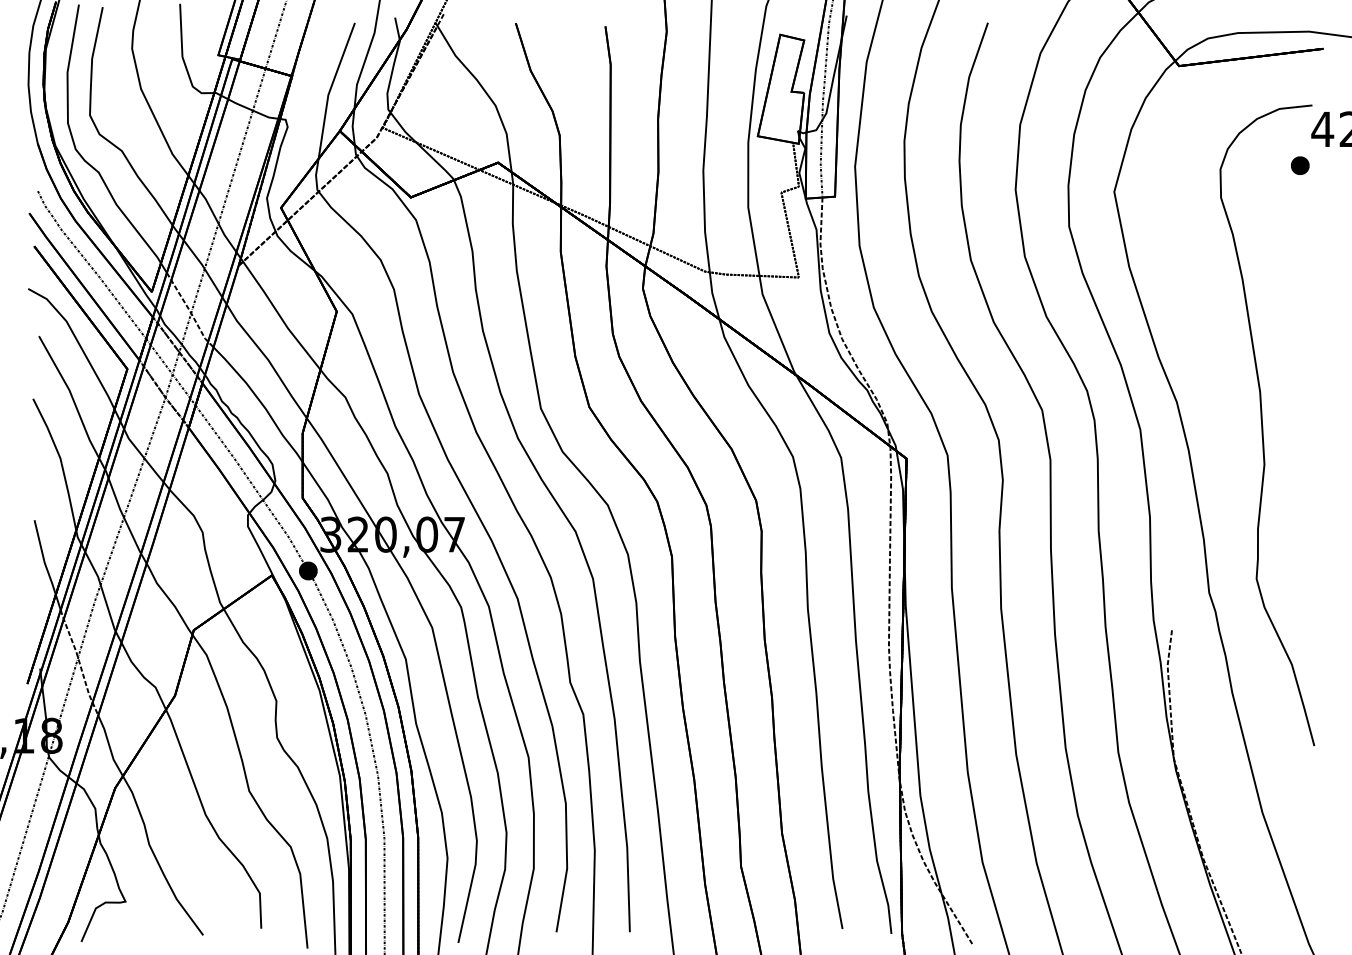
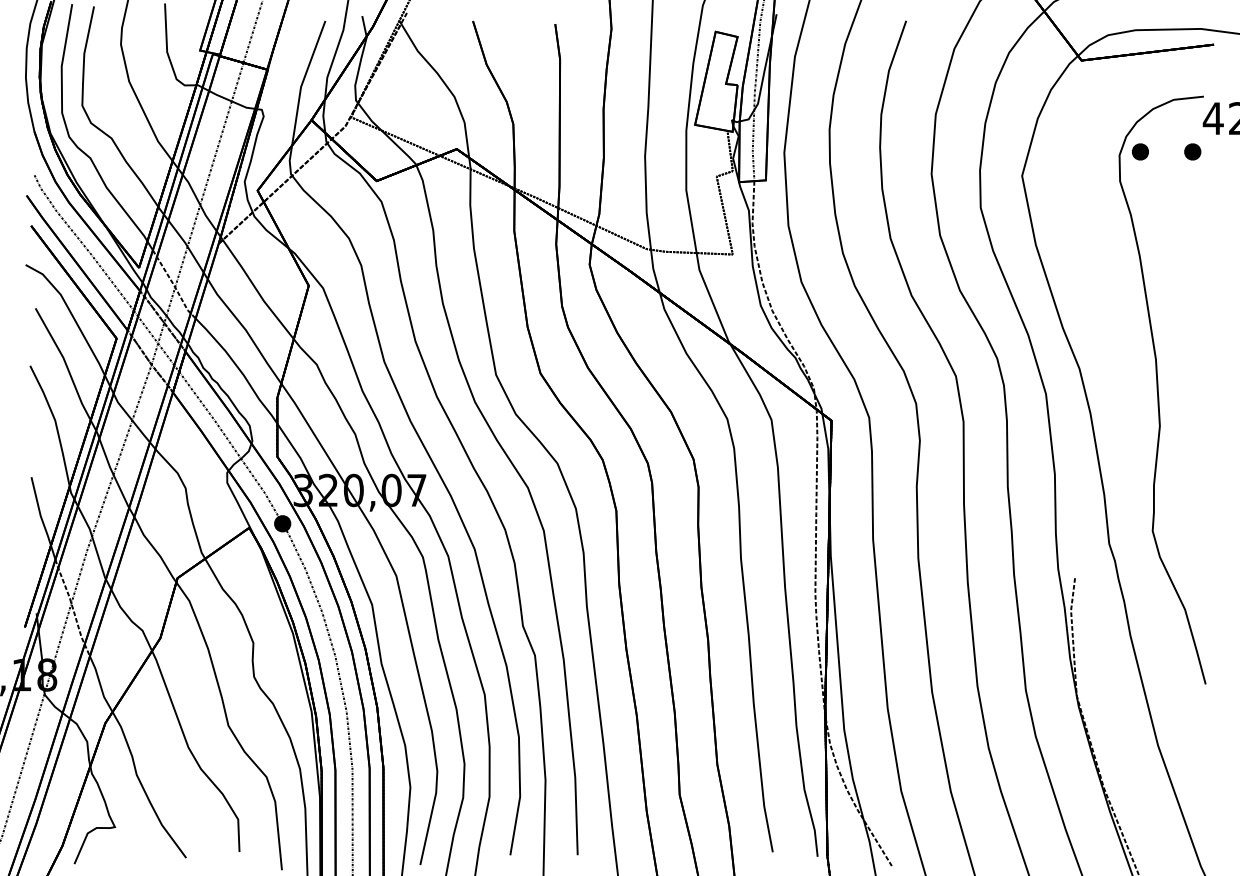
part: (1243, 165) -> (1140, 151), added

